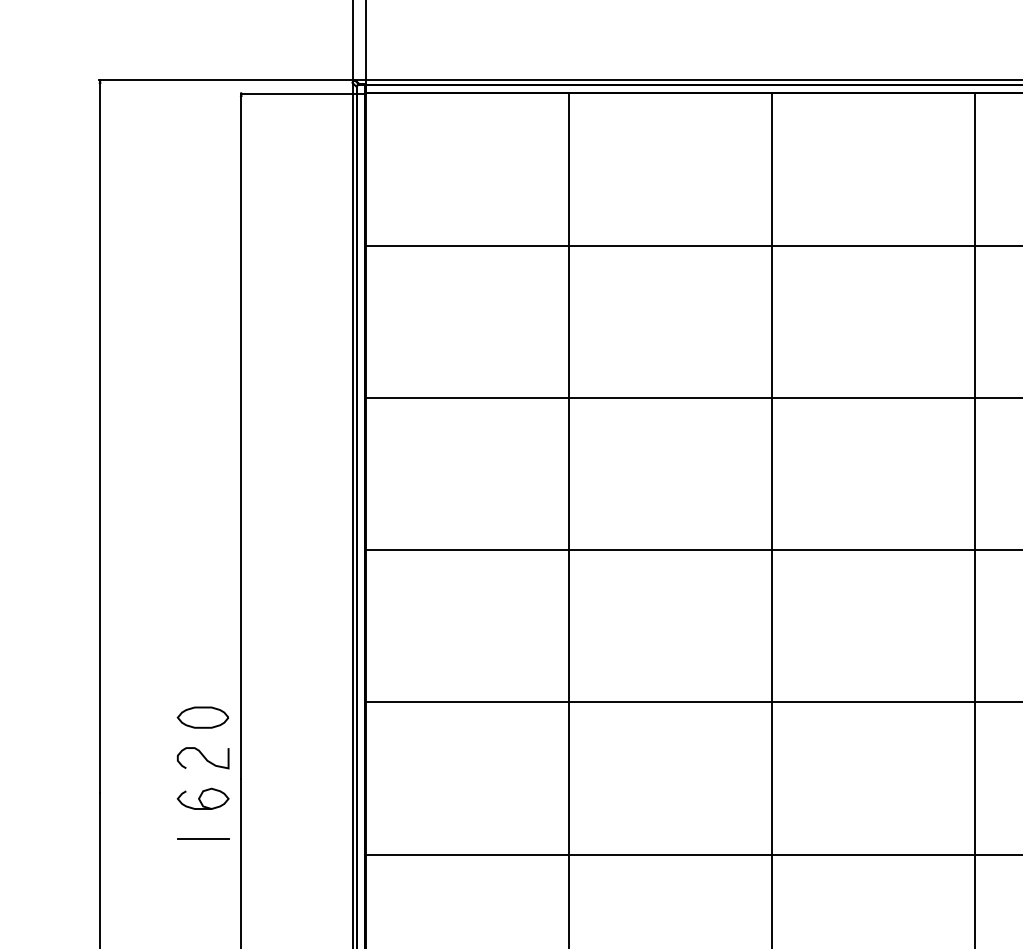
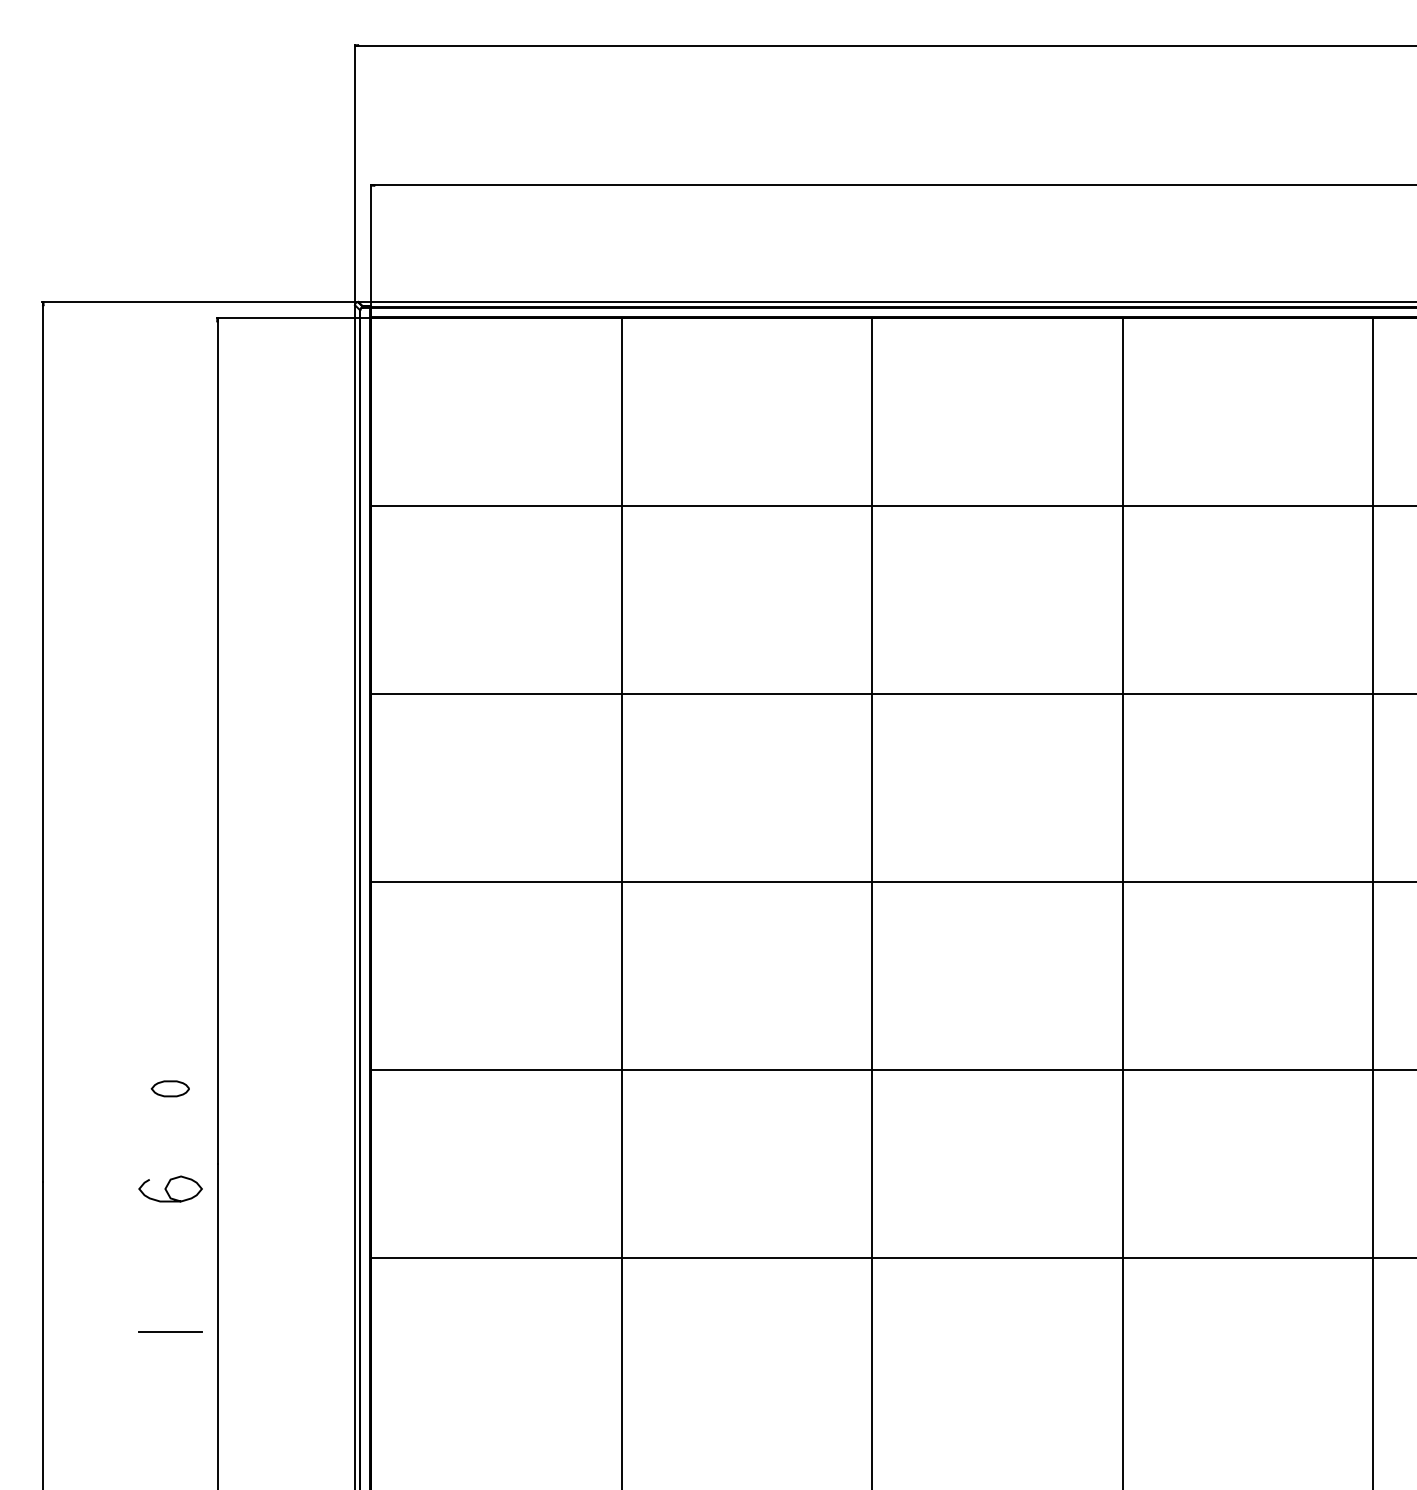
part: (203, 717) -> (170, 1088), size x0.6
curve: (203, 757) -> (170, 1137), removed
line: (203, 838) -> (170, 1331), moved

